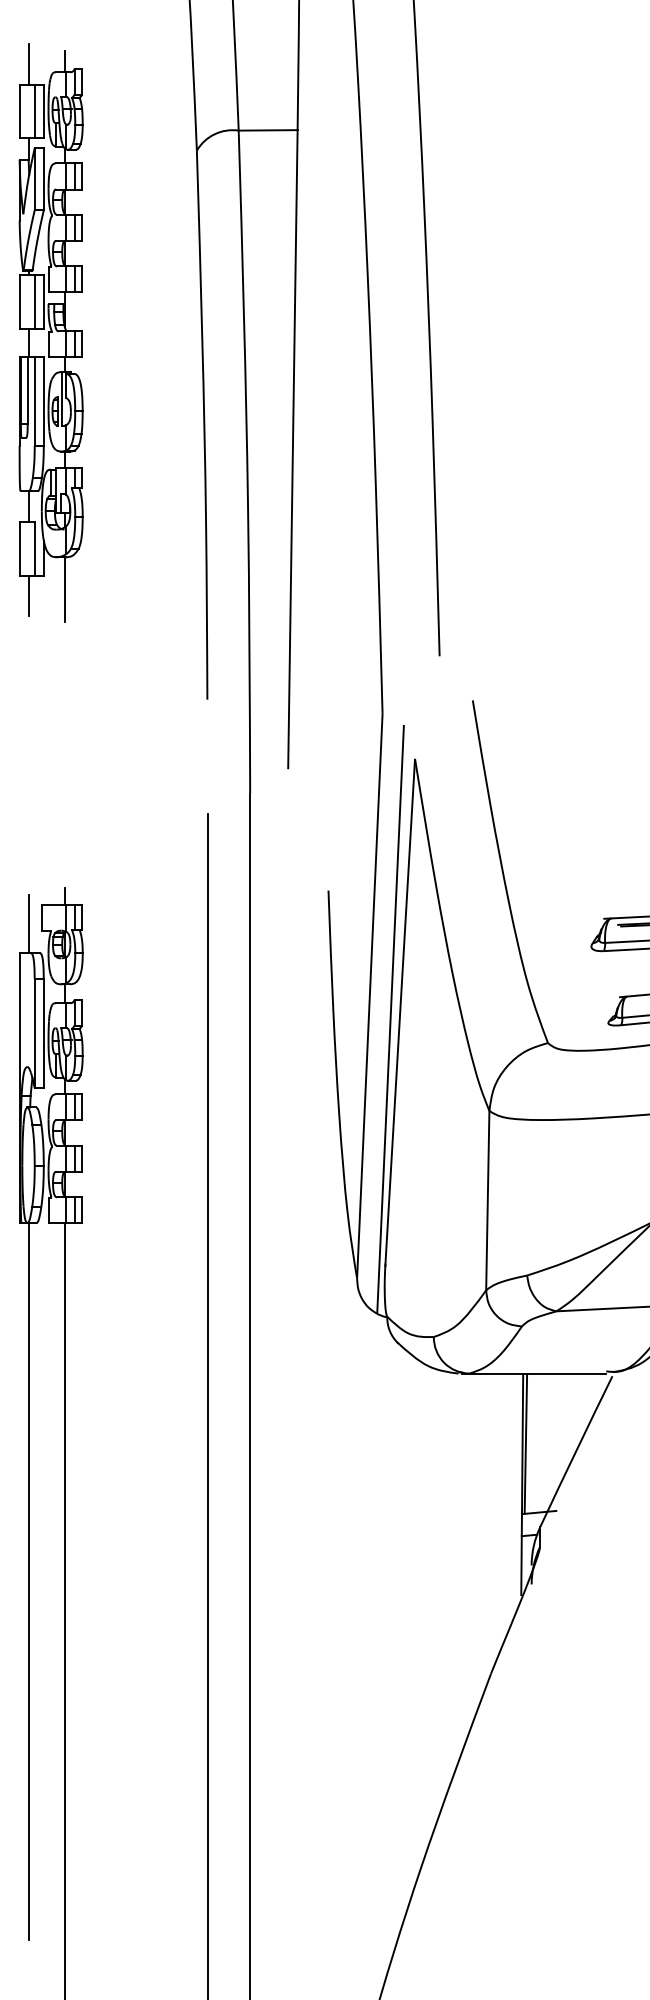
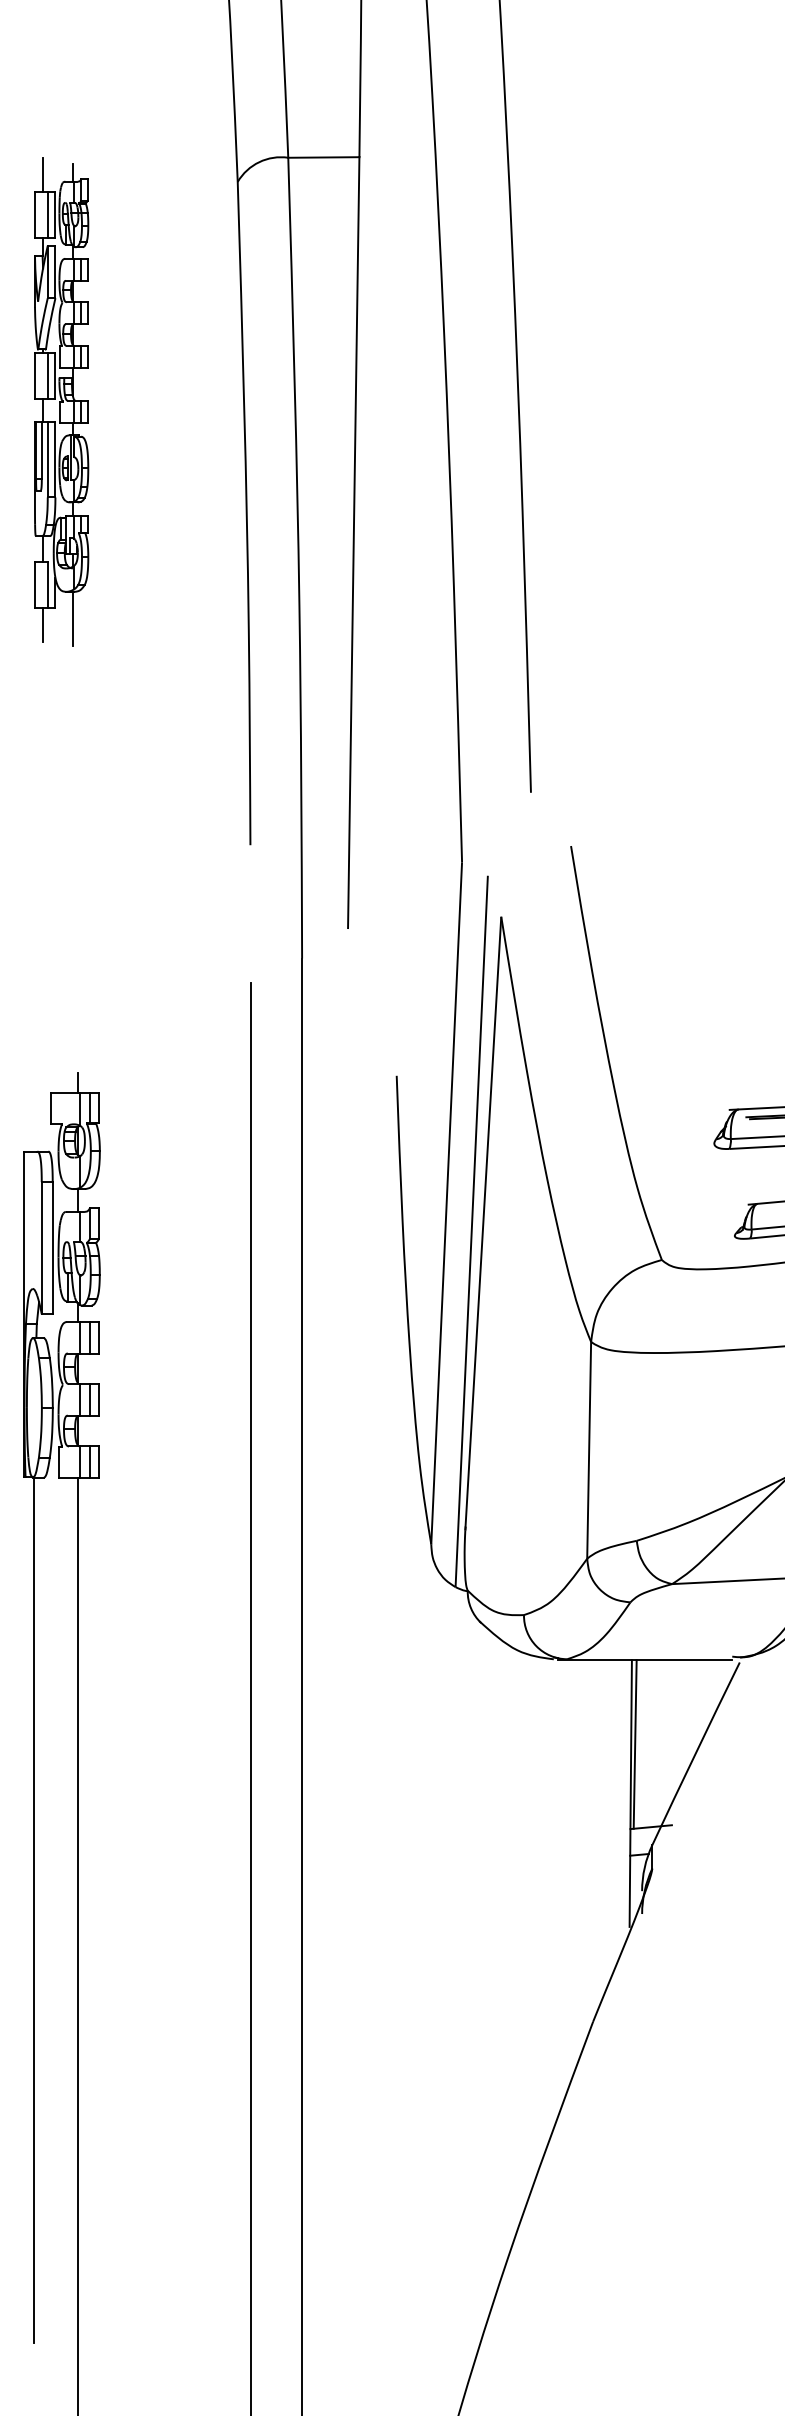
part: (50, 332) -> (61, 401), size x0.7
line: (28, 924) -> (34, 1116), removed

